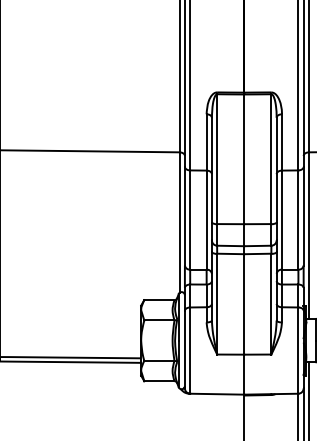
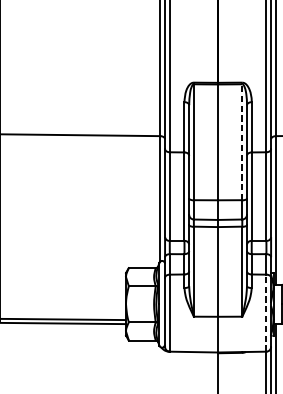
line: (271, 159) -> (242, 142), solid -> dashed
line: (298, 350) -> (266, 313), solid -> dashed

